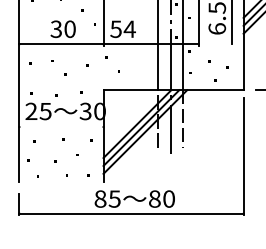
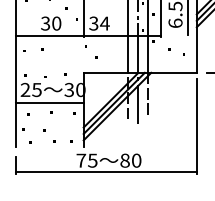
text: (115, 27) -> (93, 22), 54 -> 34
line: (61, 126) -> (49, 102), added
text: (100, 198) -> (81, 160), 85 -> 75

